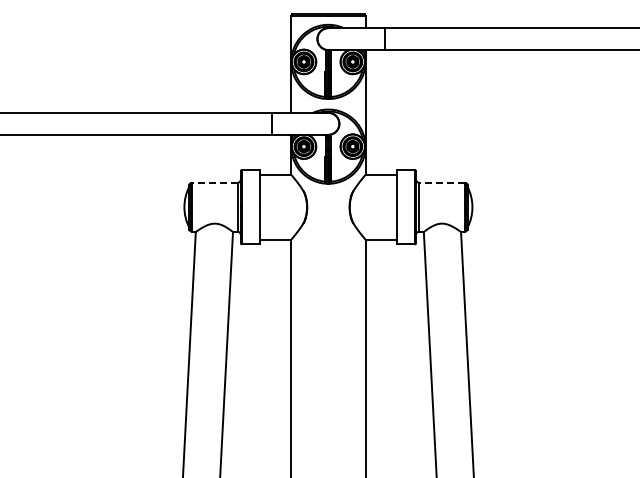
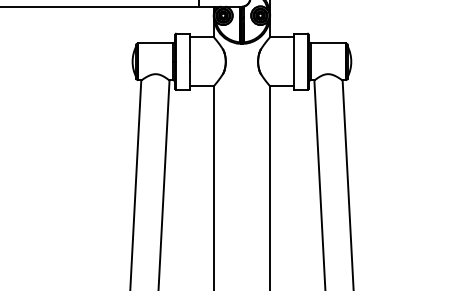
line: (214, 182) -> (155, 42), dashed -> solid
line: (442, 182) -> (328, 42), dashed -> solid

